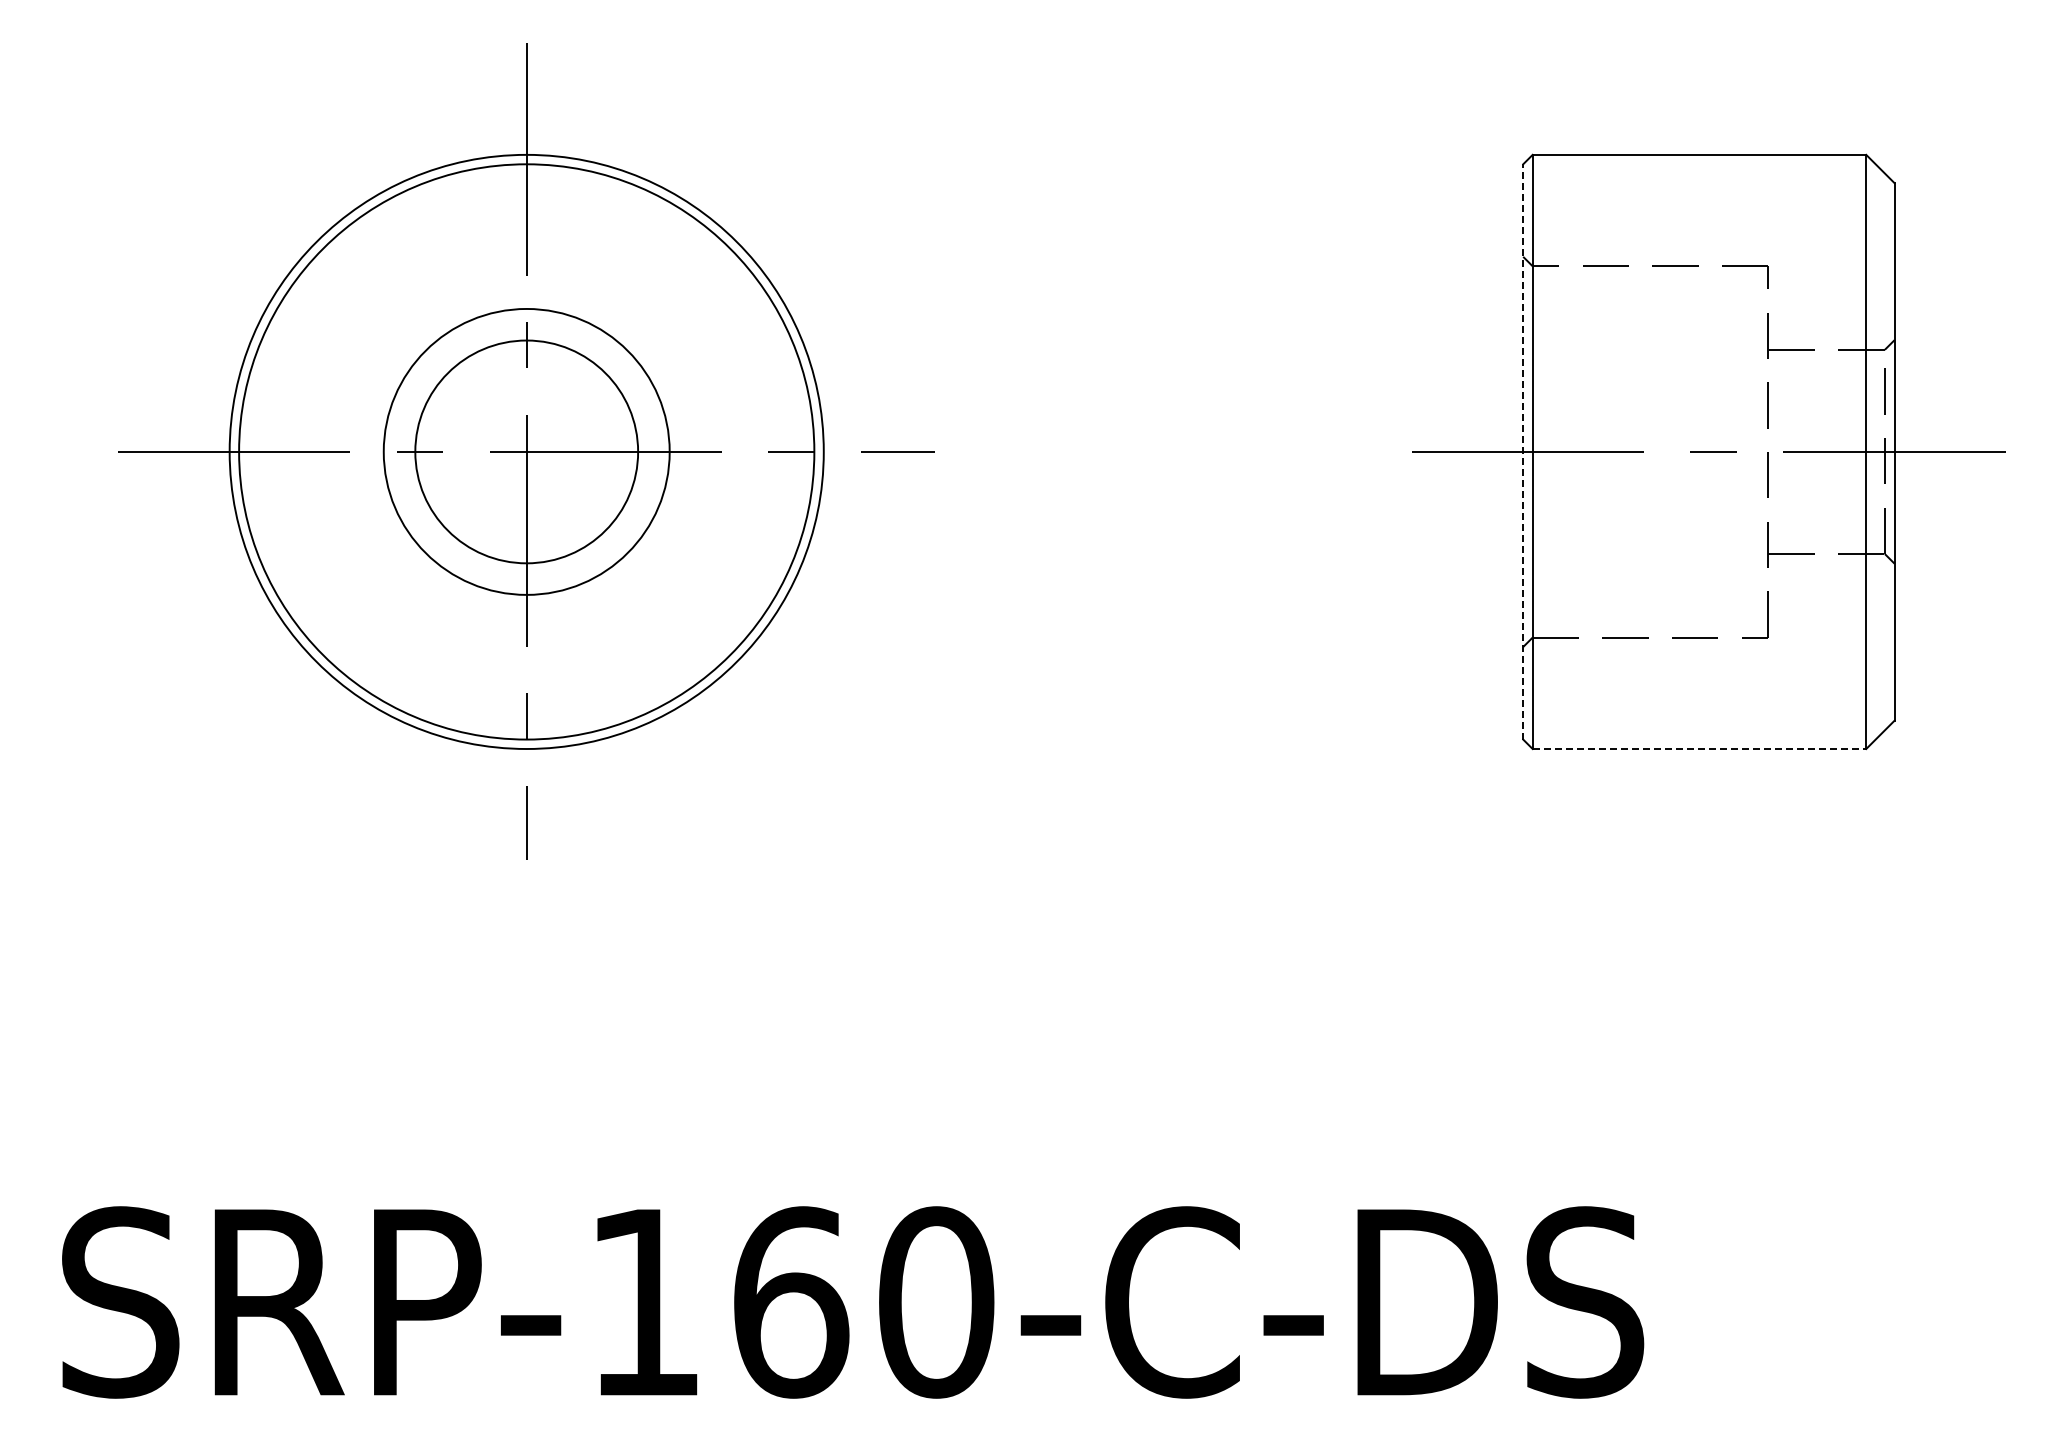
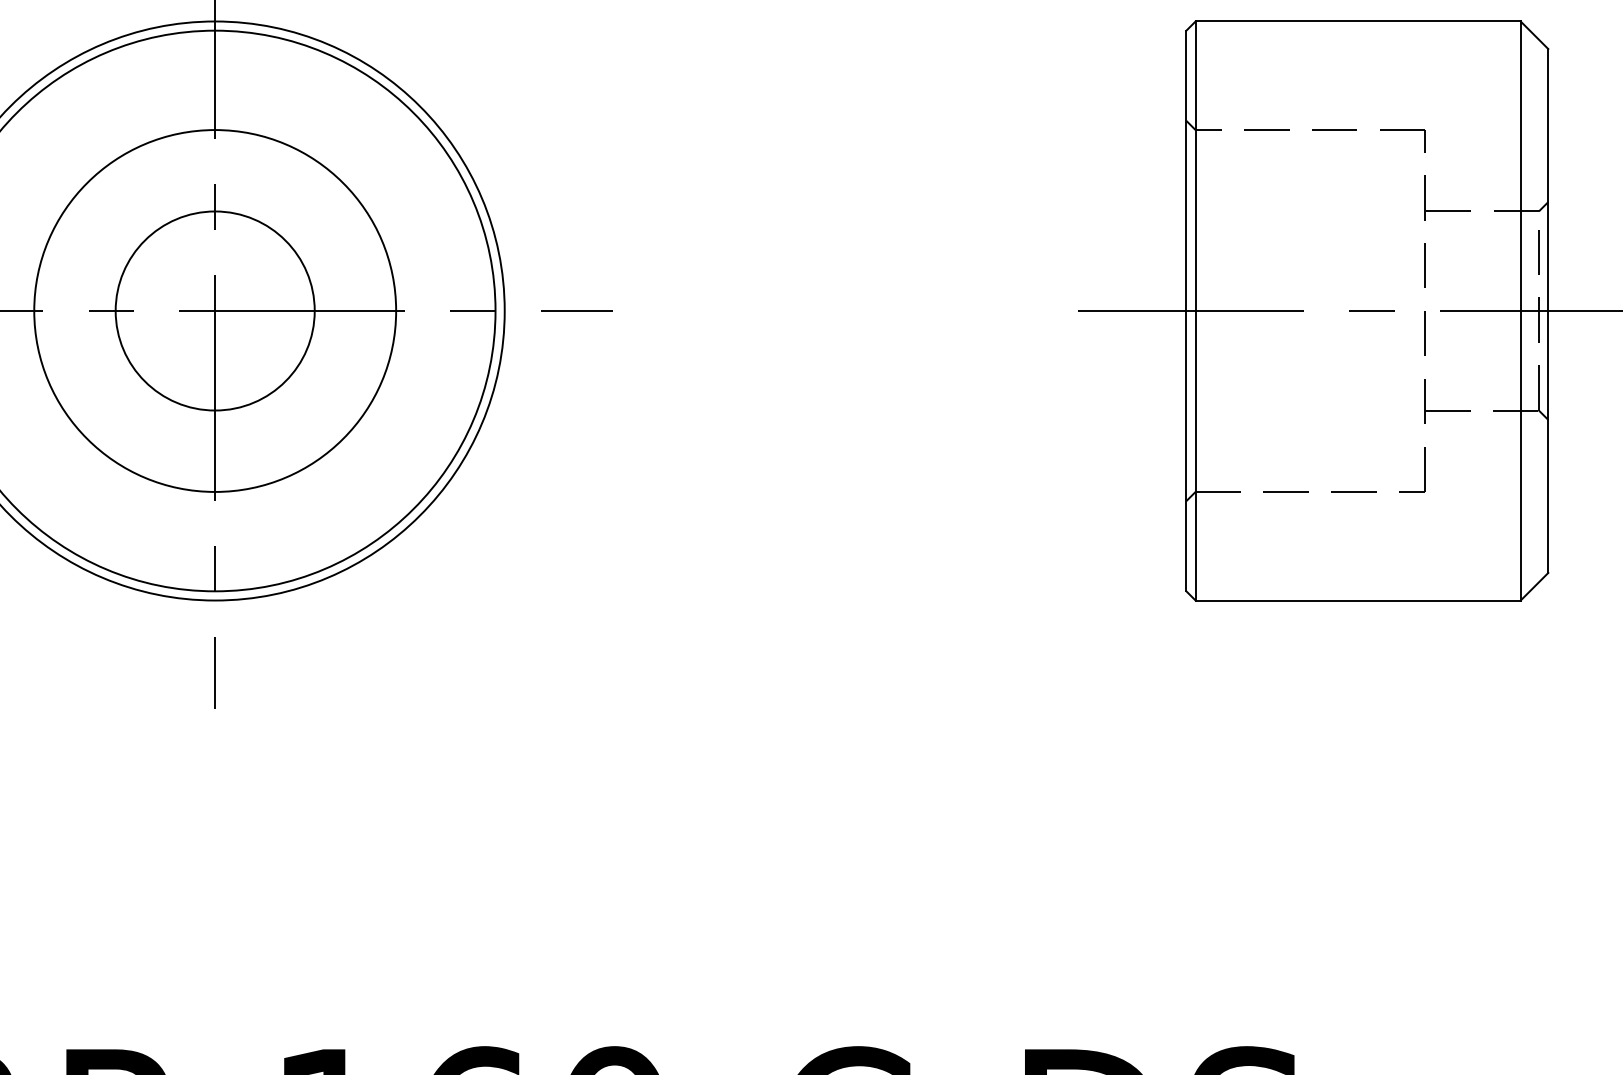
circle: (526, 451) -> (214, 310), size x0.71
circle: (526, 451) -> (214, 310), size x1.67
line: (1523, 451) -> (1186, 310), dashed -> solid
line: (1699, 749) -> (1358, 601), dashed -> solid

